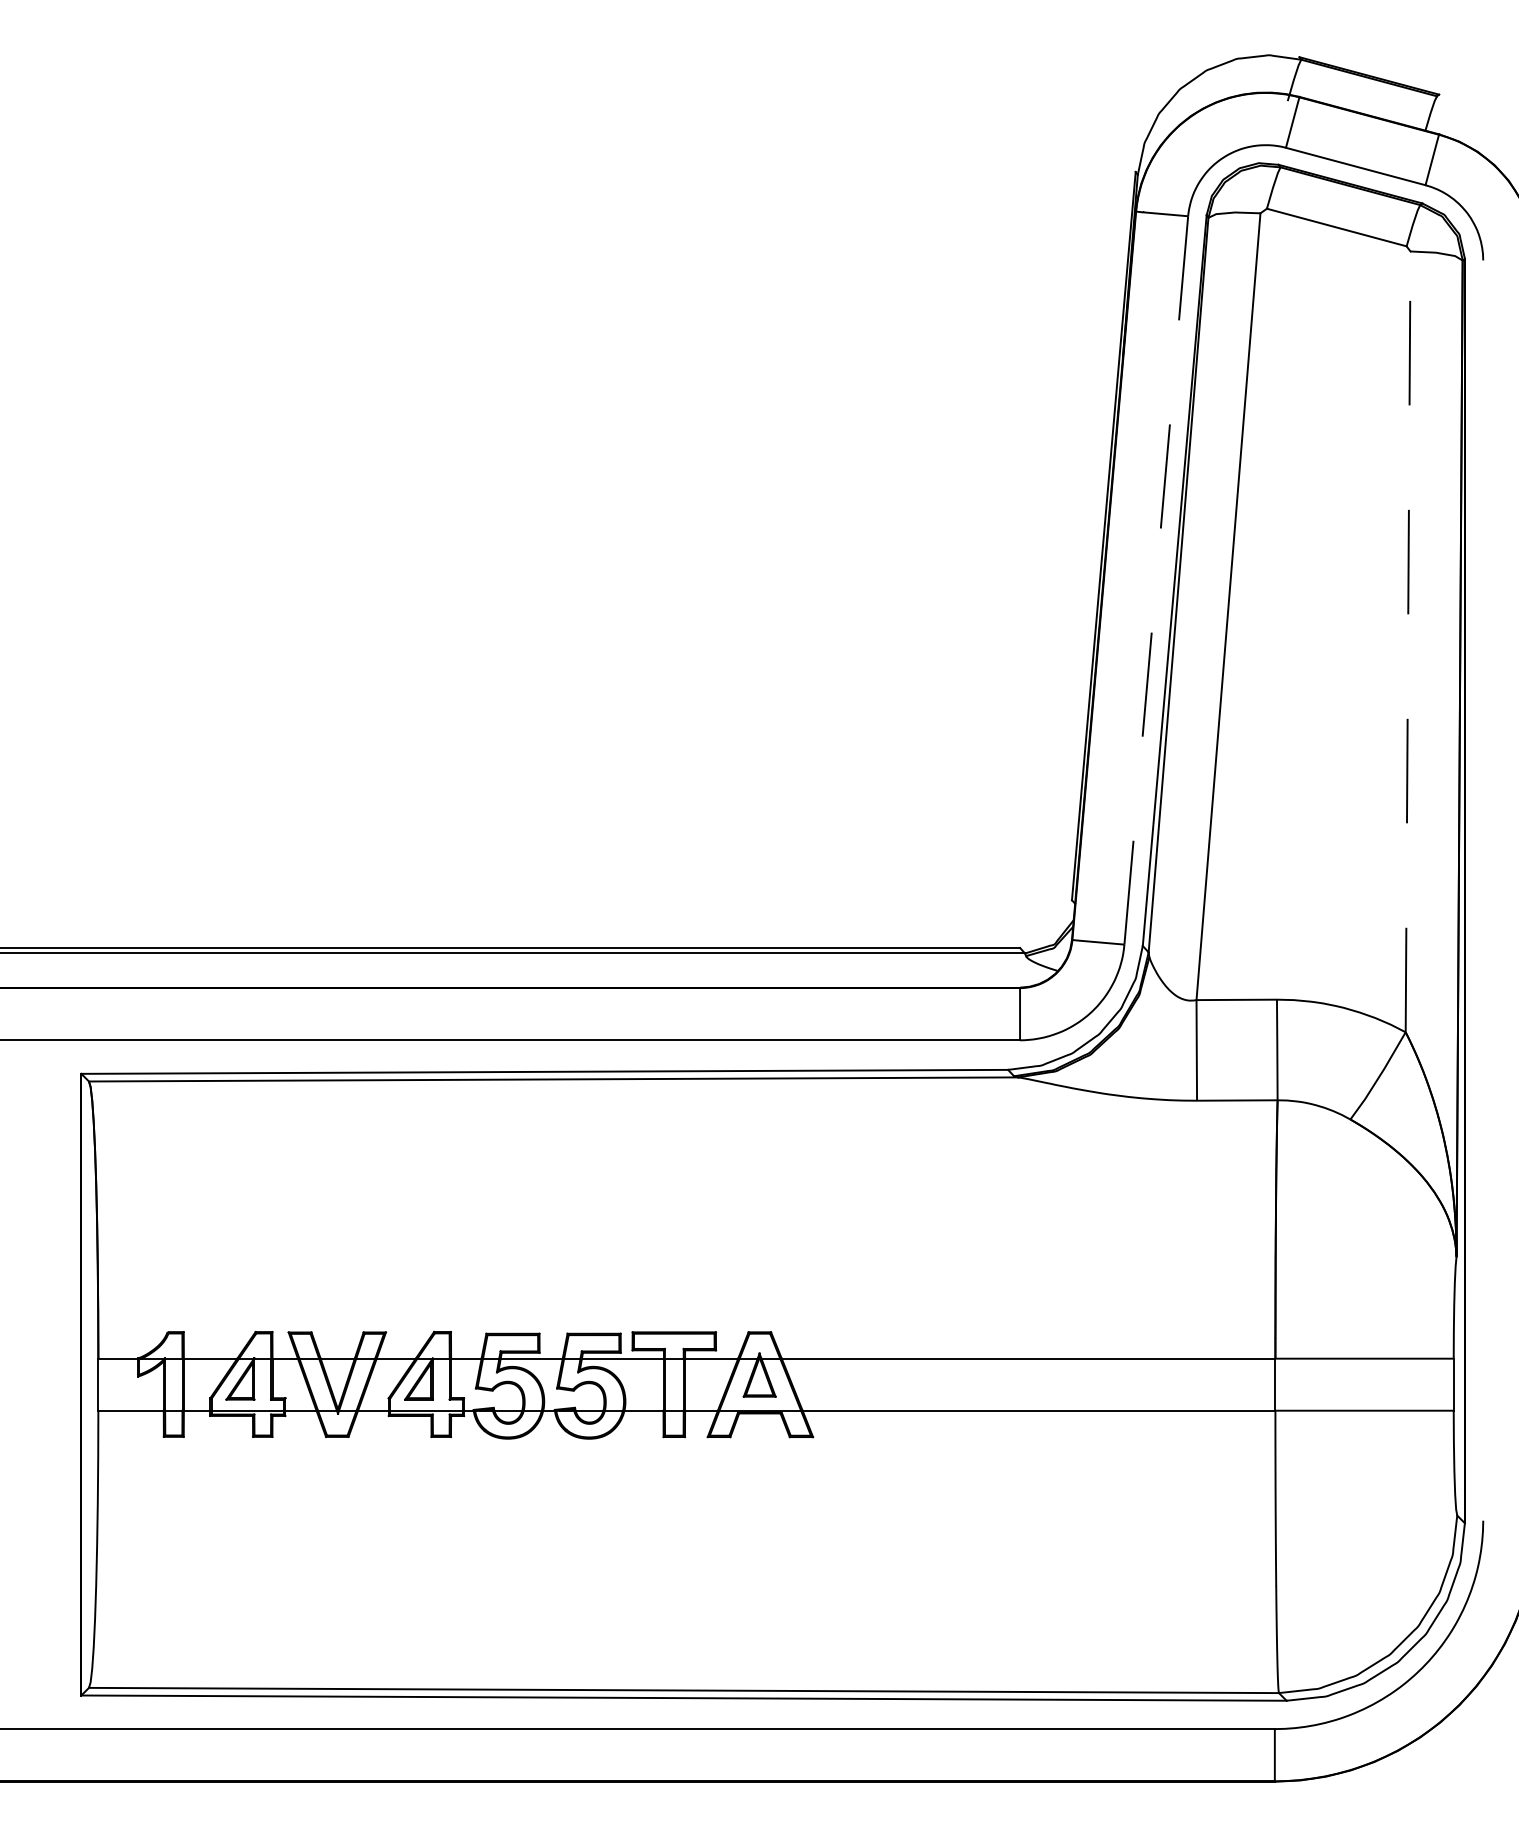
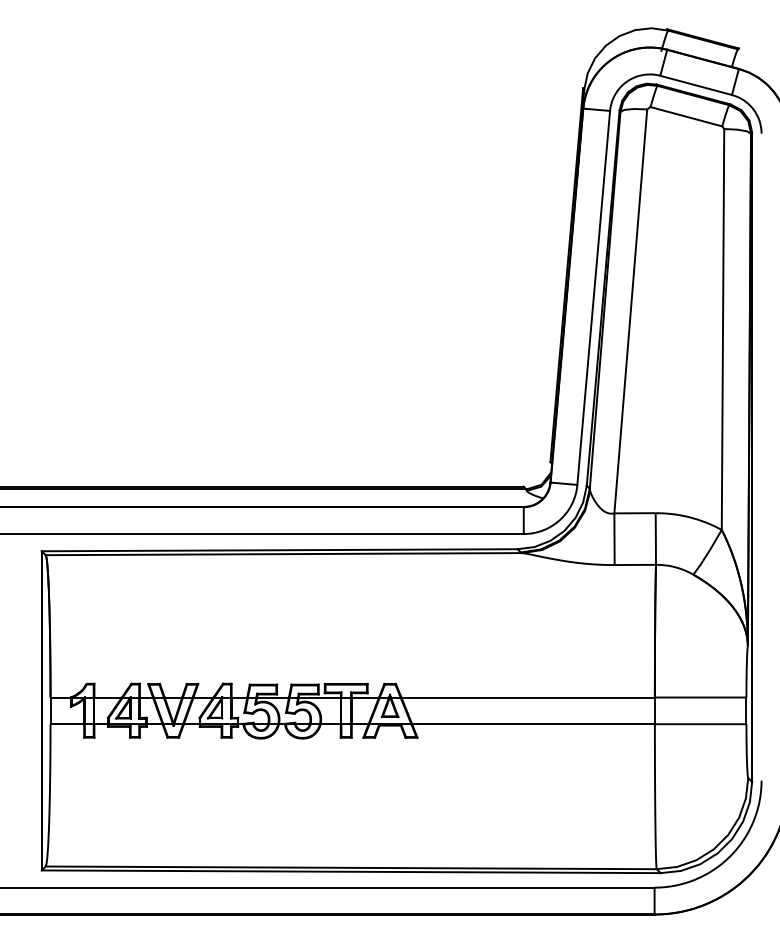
line: (1155, 579) -> (593, 297), dashed -> solid
line: (1409, 639) -> (723, 328), dashed -> solid

